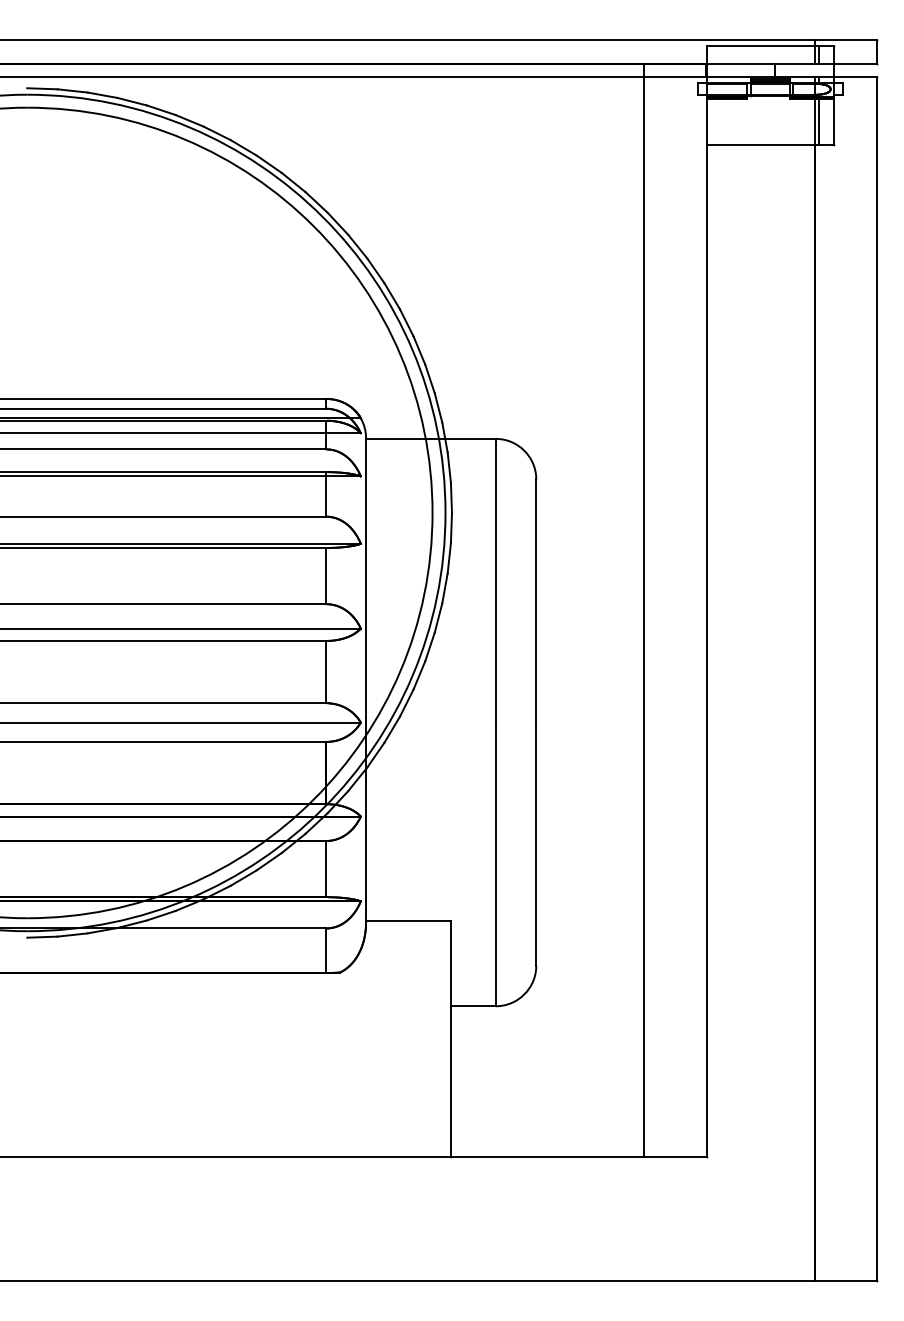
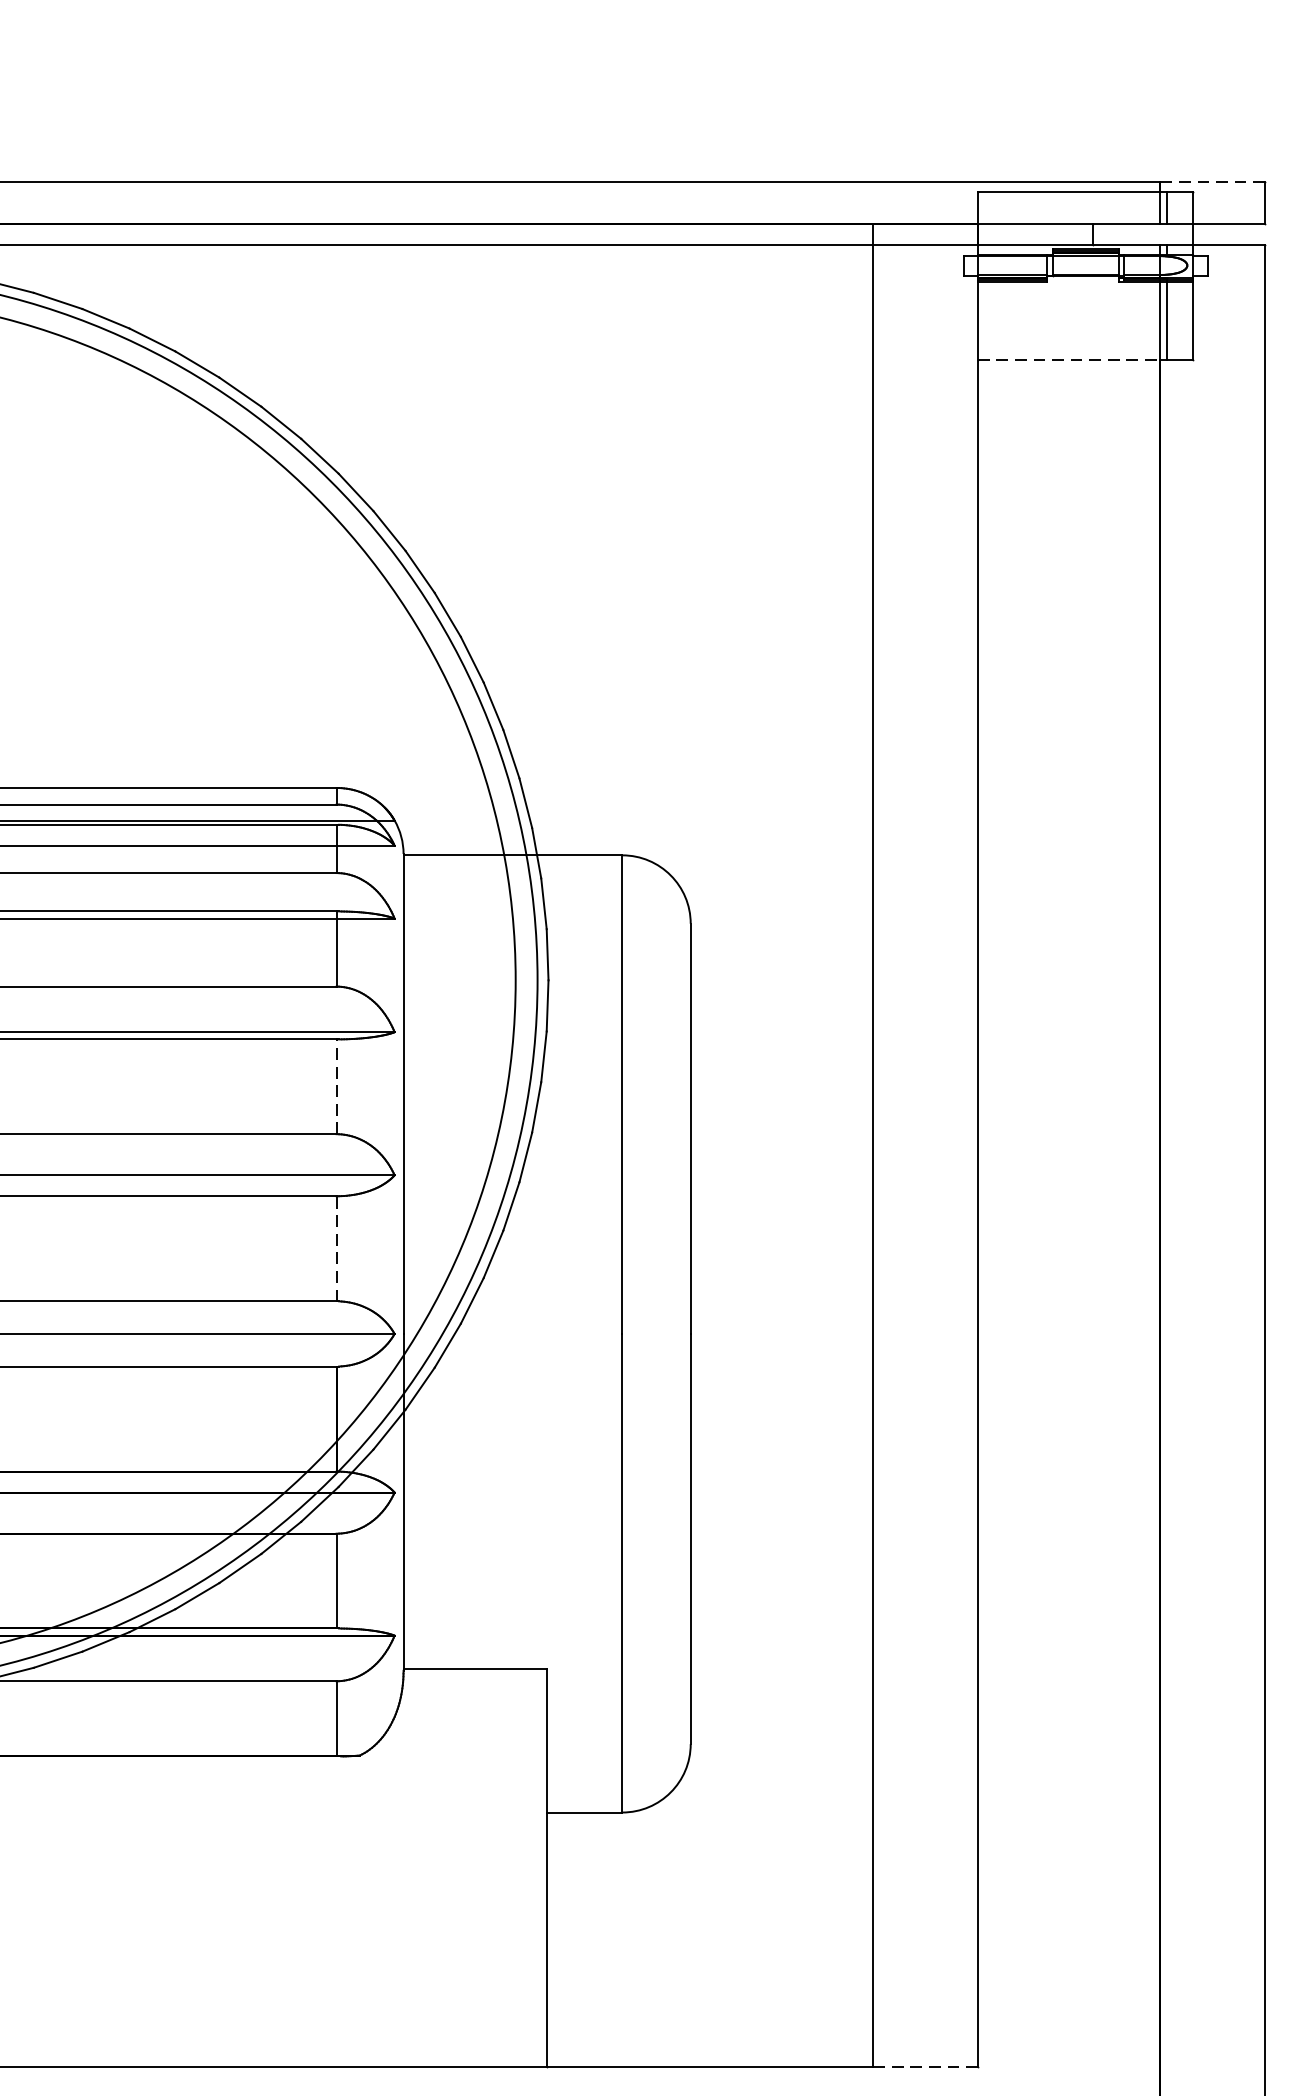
line: (845, 39) -> (1212, 181), solid -> dashed
line: (761, 145) -> (1070, 360), solid -> dashed
line: (326, 575) -> (336, 1085), solid -> dashed
line: (326, 671) -> (336, 1247), solid -> dashed
line: (674, 1157) -> (923, 2067), solid -> dashed

